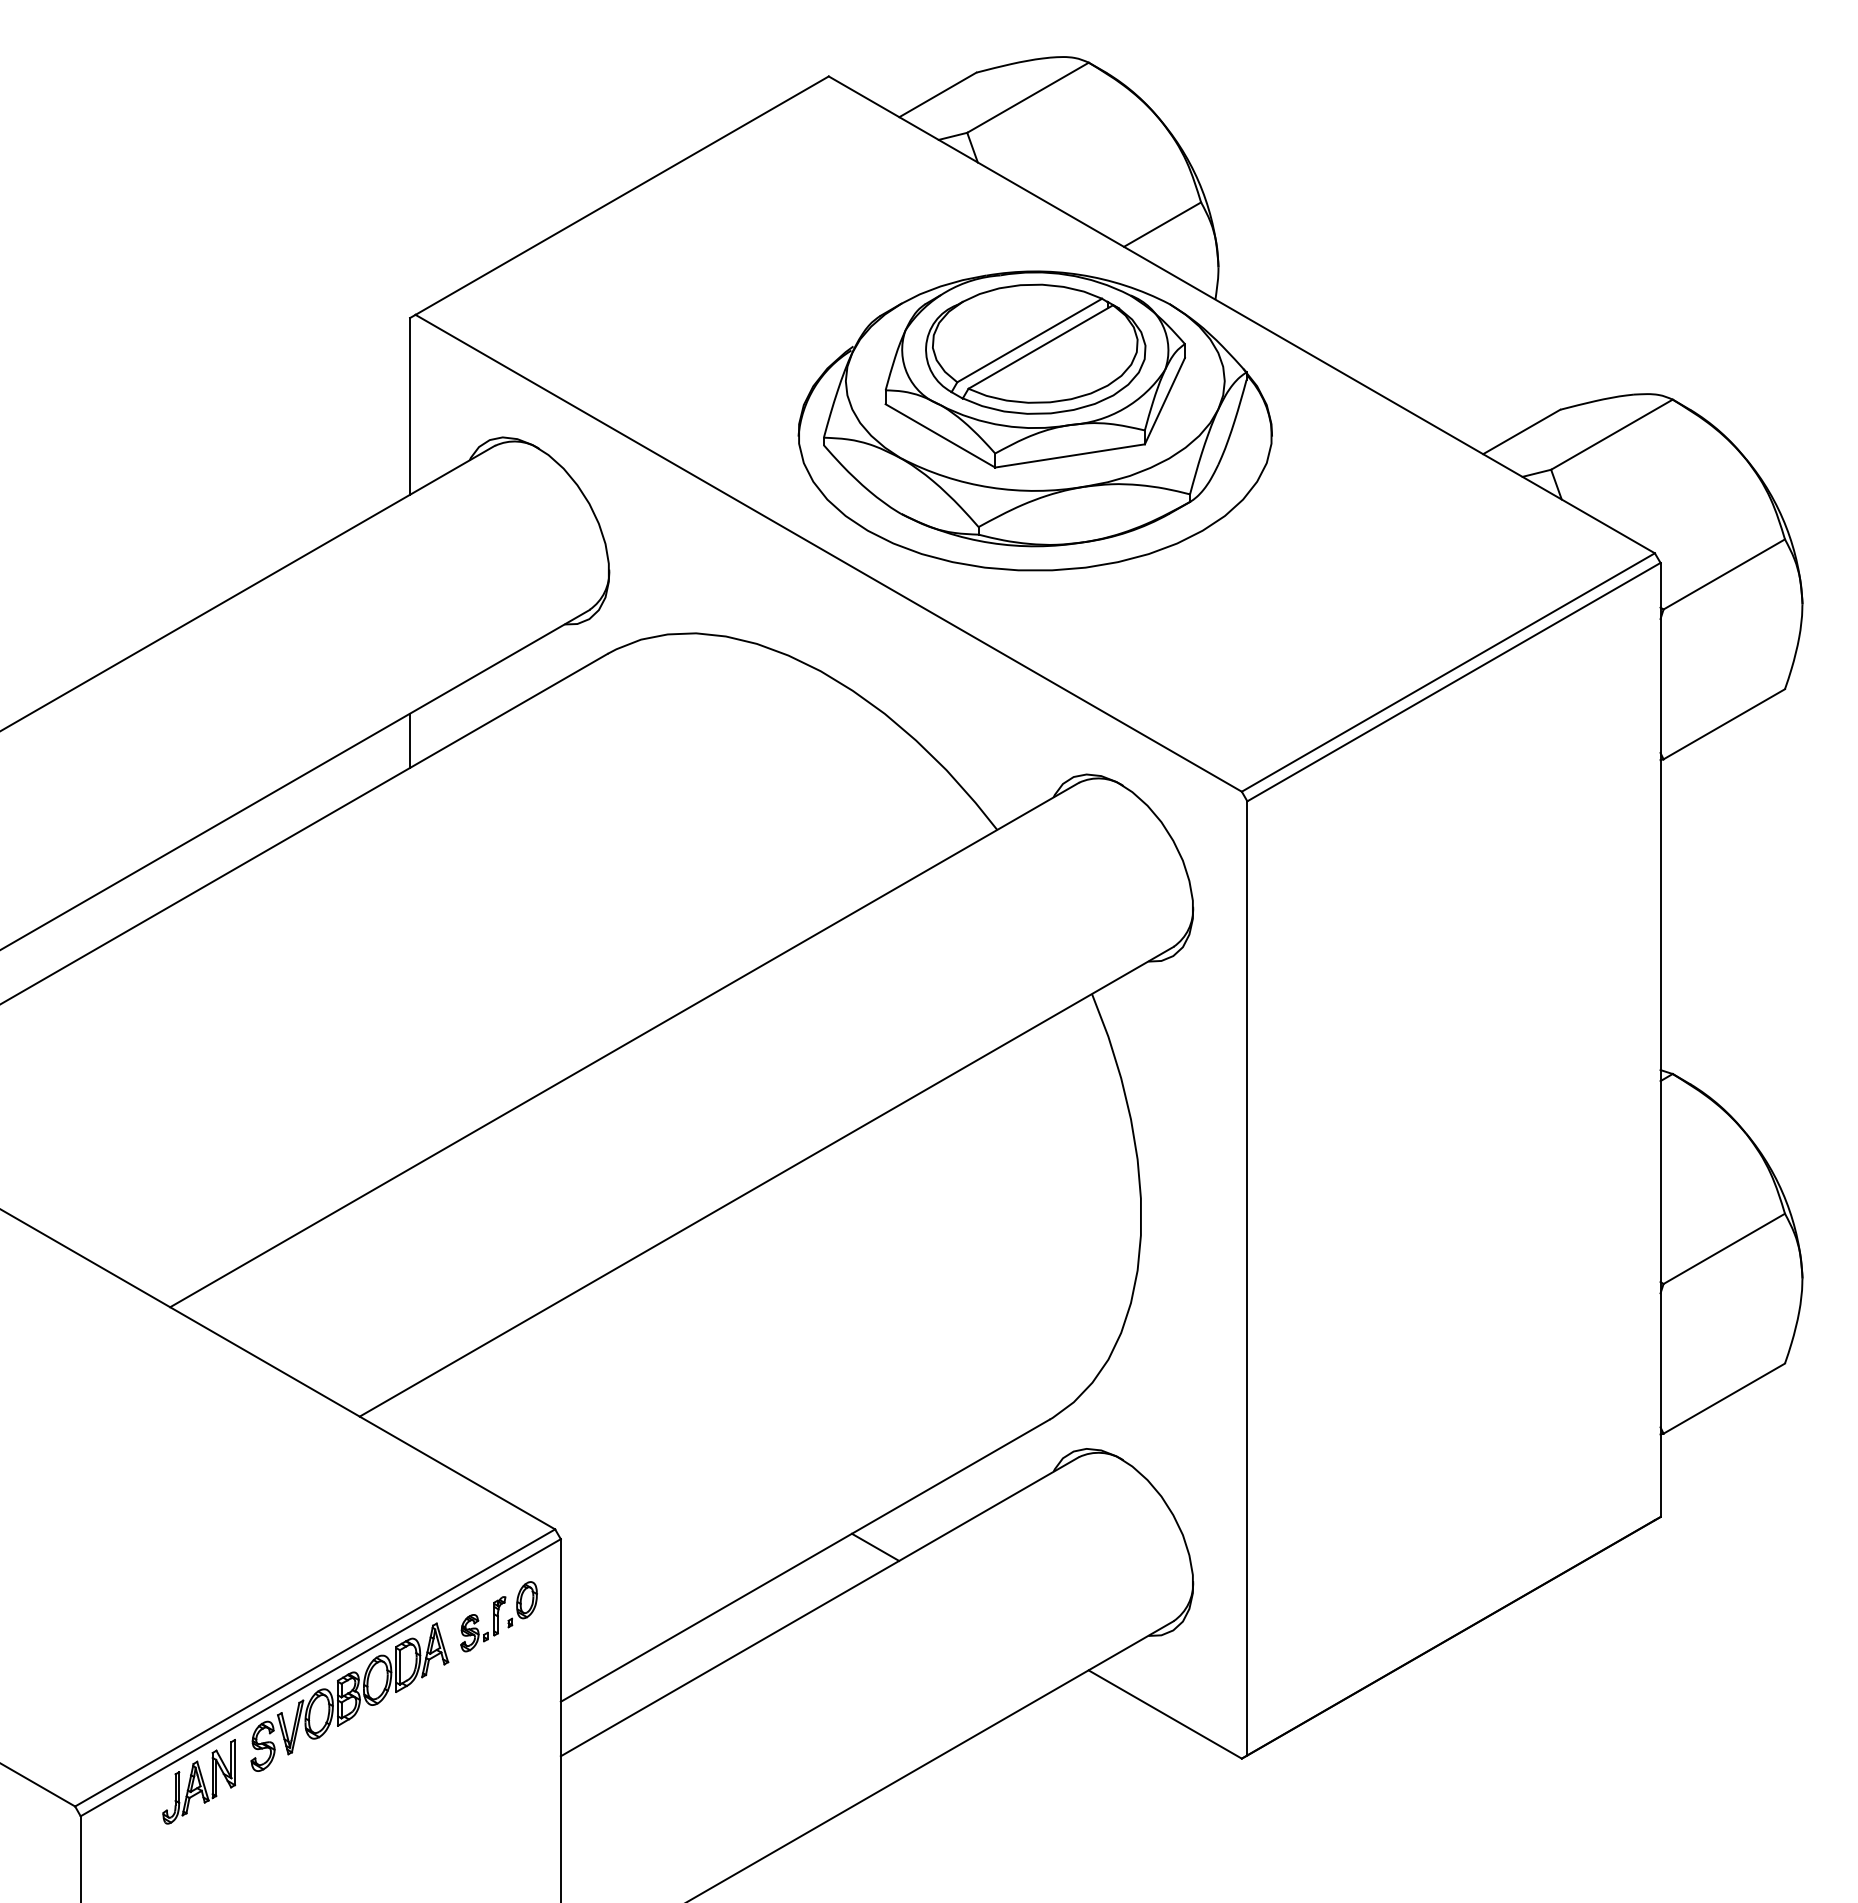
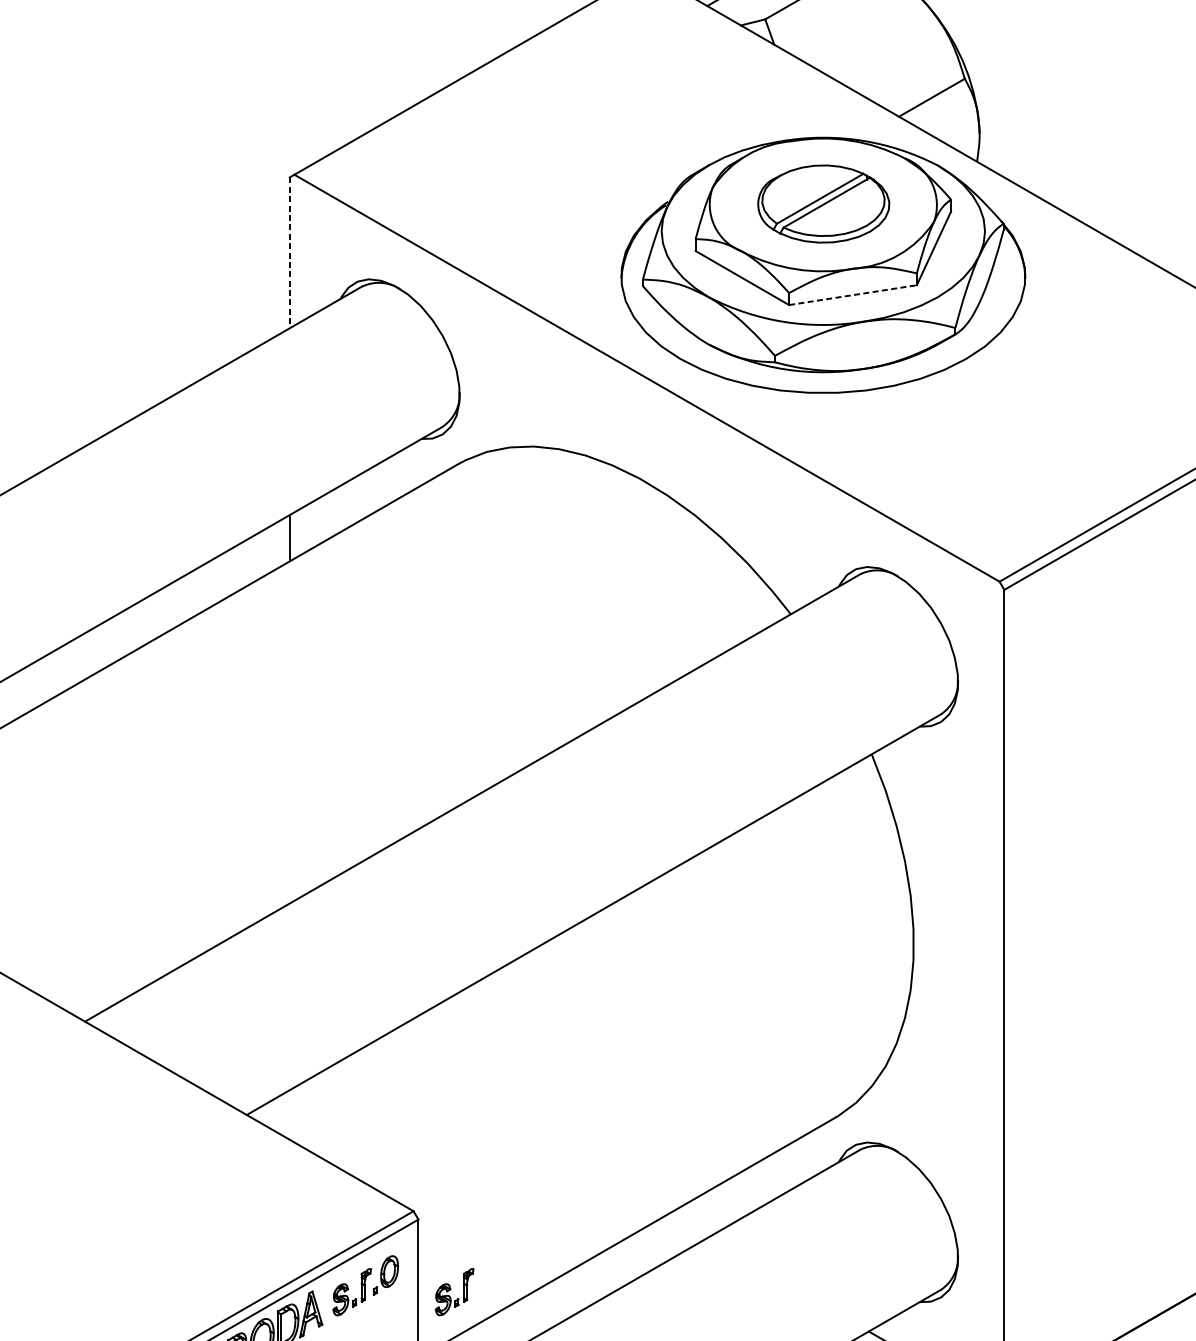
part: (1035, 348) -> (823, 203), size x0.7
line: (410, 406) -> (290, 252), solid -> dashed
line: (1070, 455) -> (853, 294), solid -> dashed
line: (875, 1546) -> (686, 1225), removed
part: (603, 1624) -> (454, 1292), added

